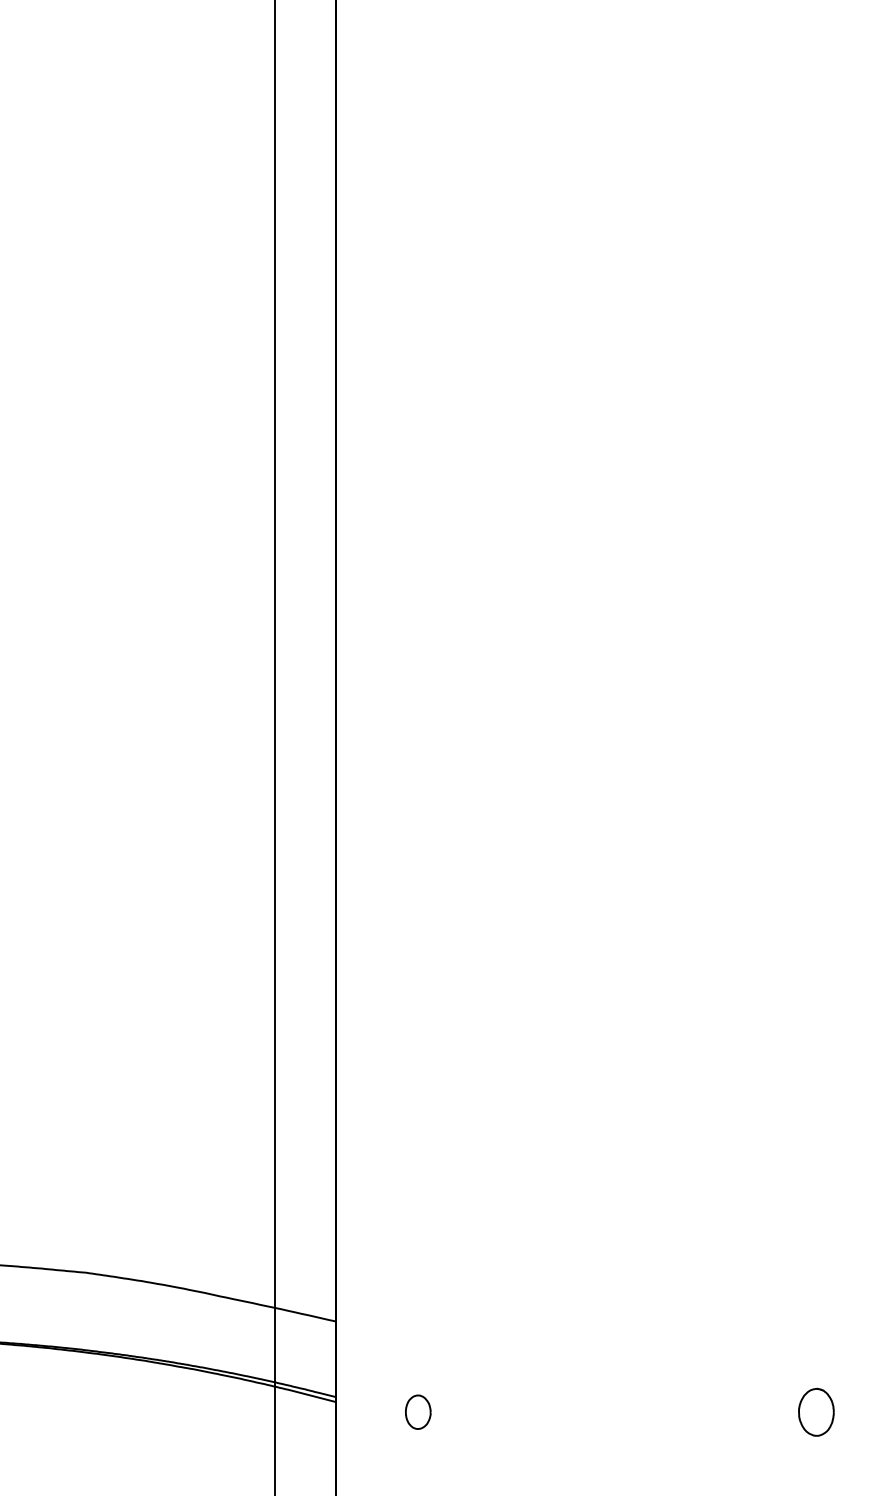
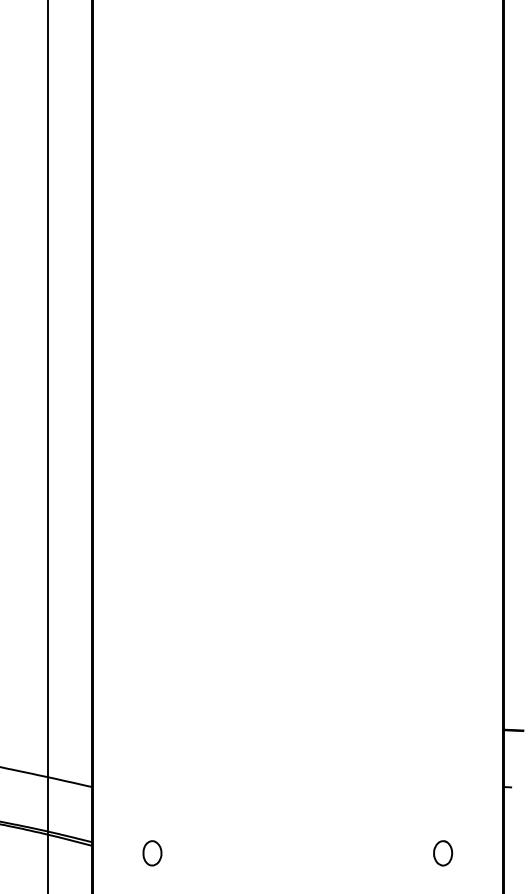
part: (816, 1411) -> (443, 852), size x0.71

